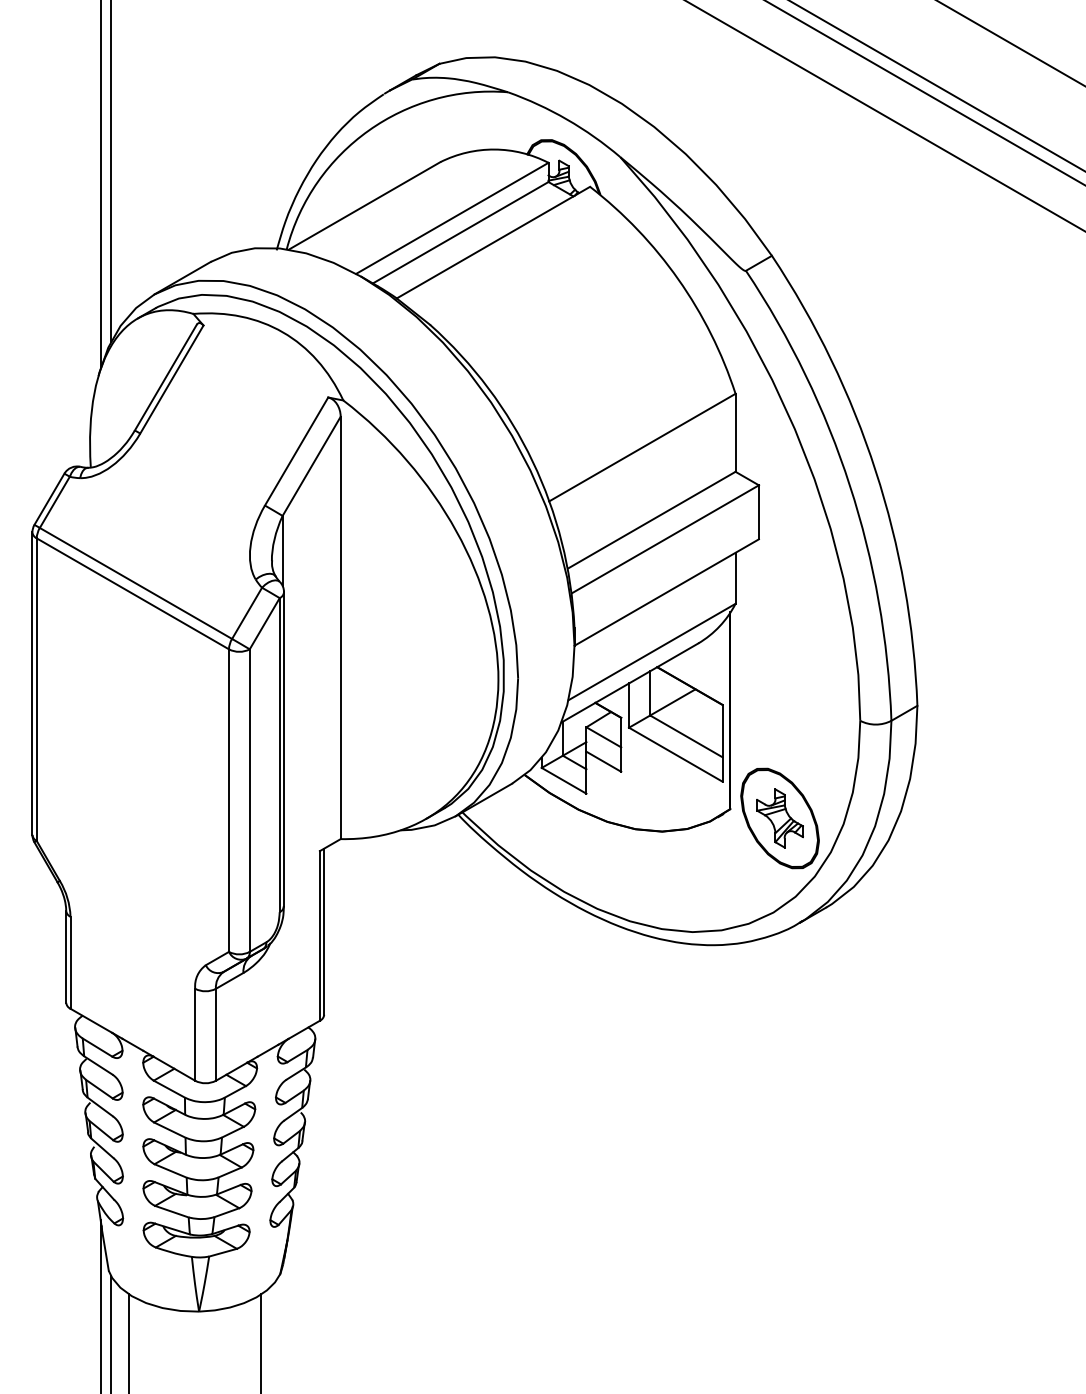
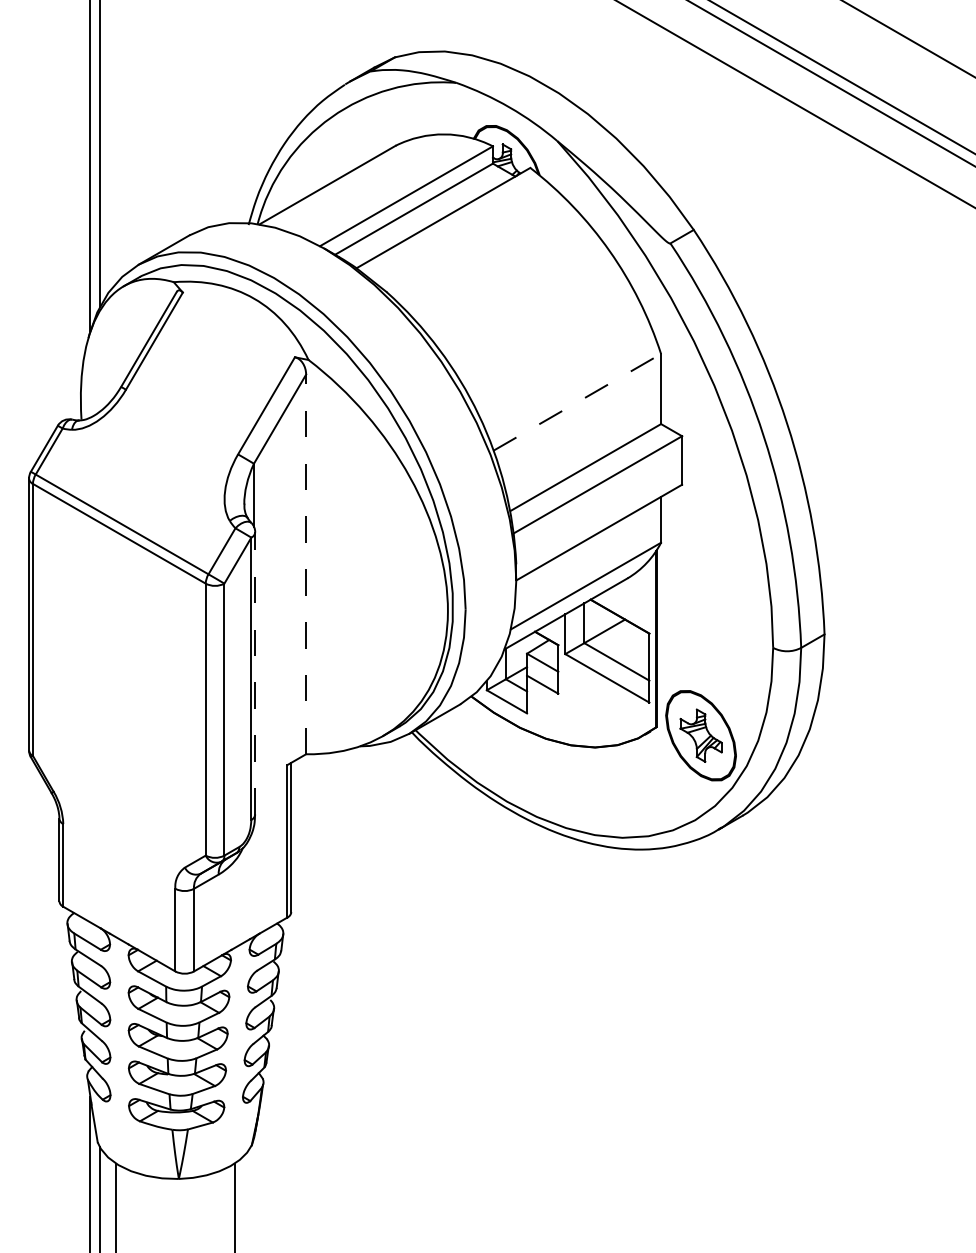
line: (642, 447) -> (577, 402), solid -> dashed
line: (341, 628) -> (306, 564), solid -> dashed
line: (284, 748) -> (255, 672), solid -> dashed

